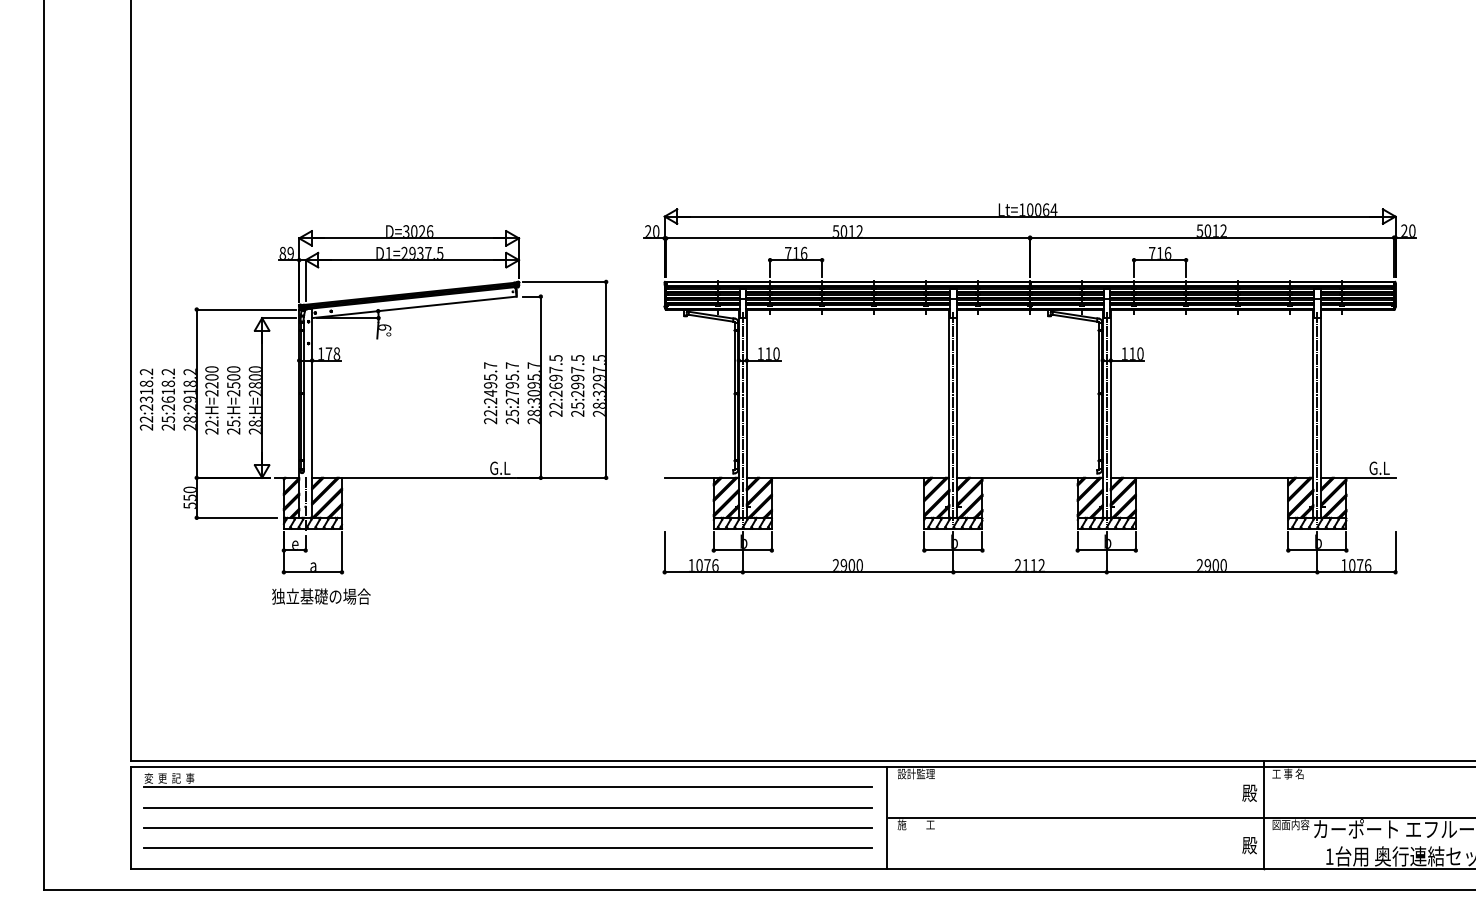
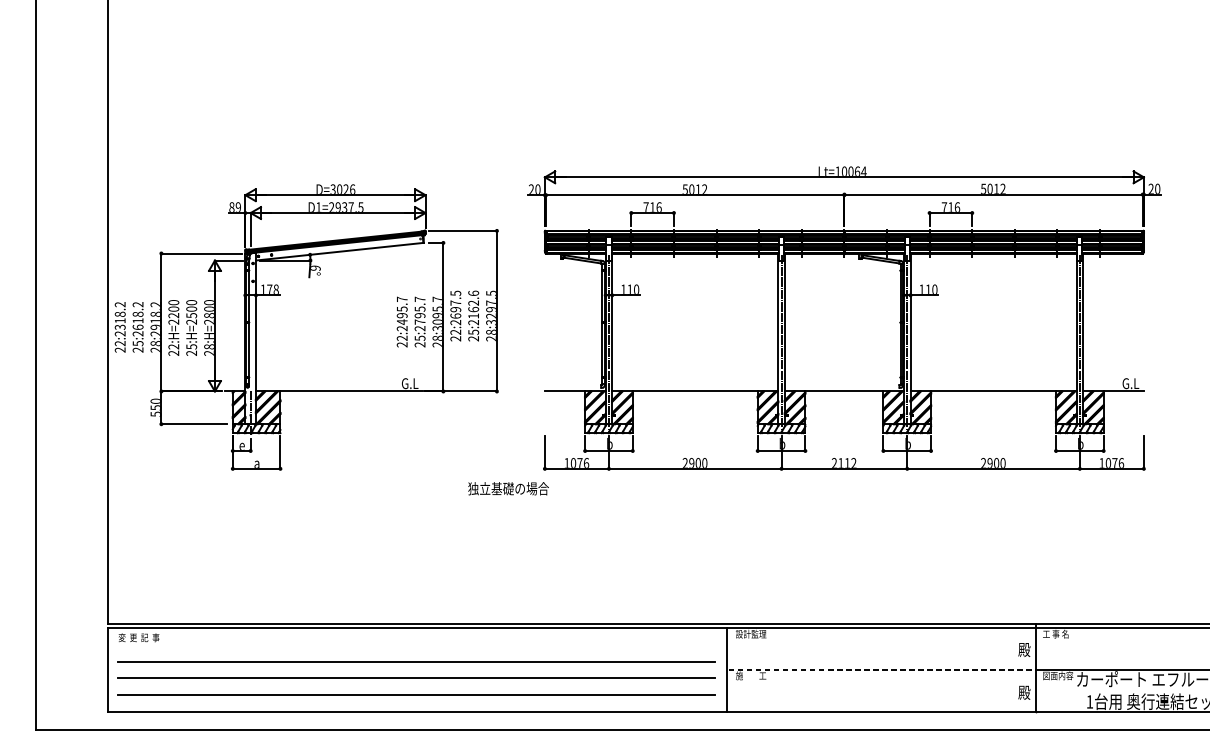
text: (577, 371) -> (473, 304), 25:2997.5 -> 25:2162.6
text: (321, 596) -> (508, 488), moved
line: (507, 787) -> (416, 645), removed
line: (1076, 817) -> (882, 669), solid -> dashed

